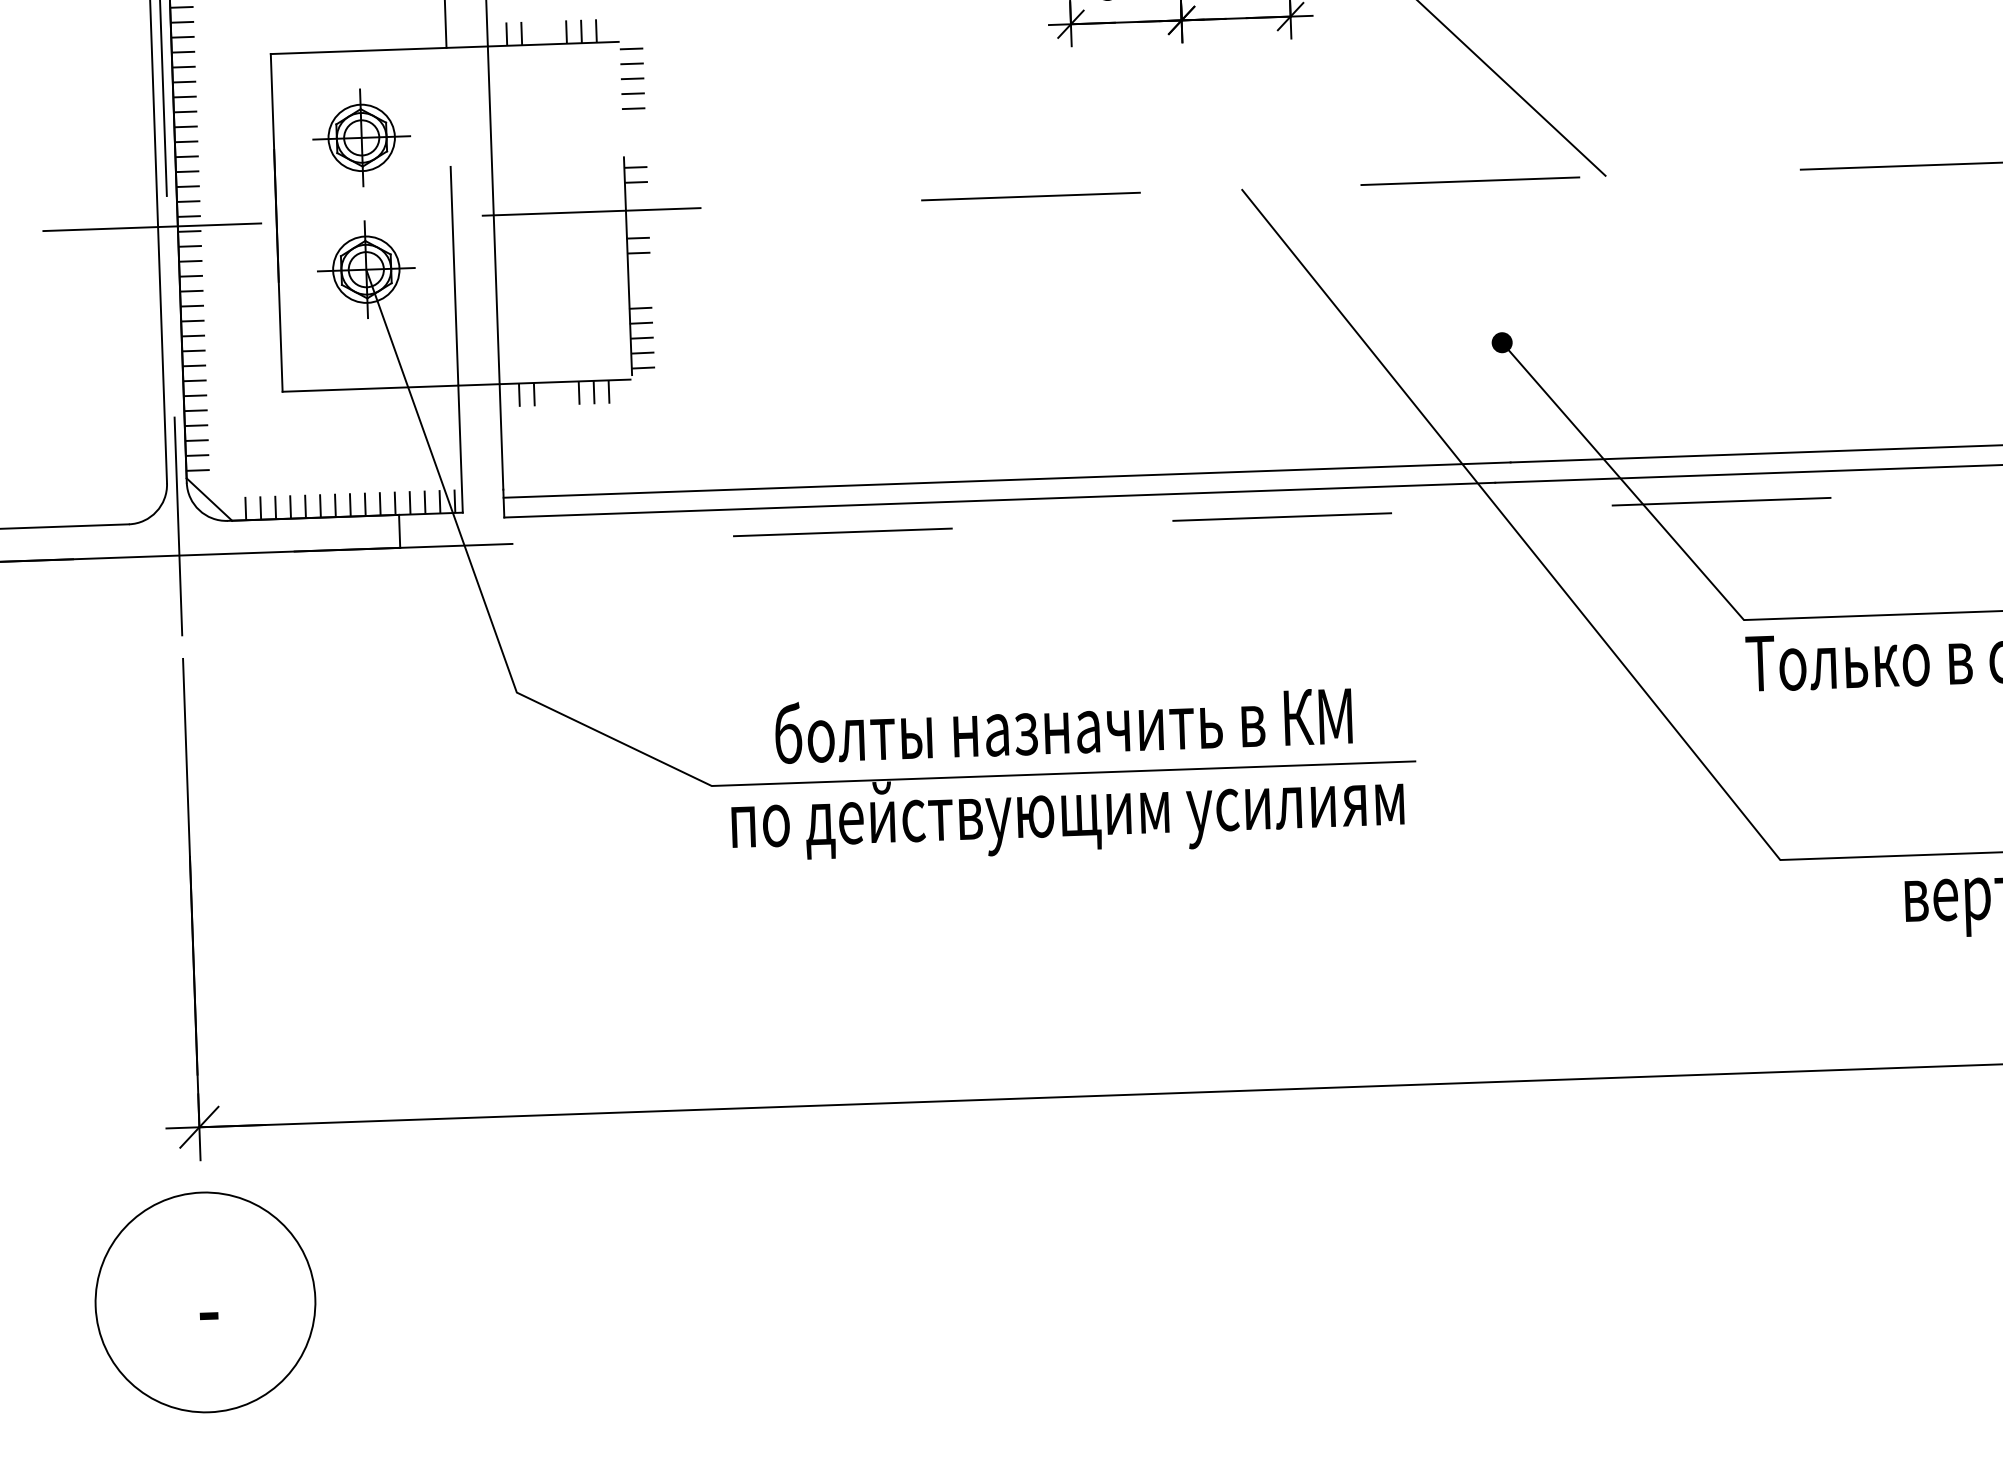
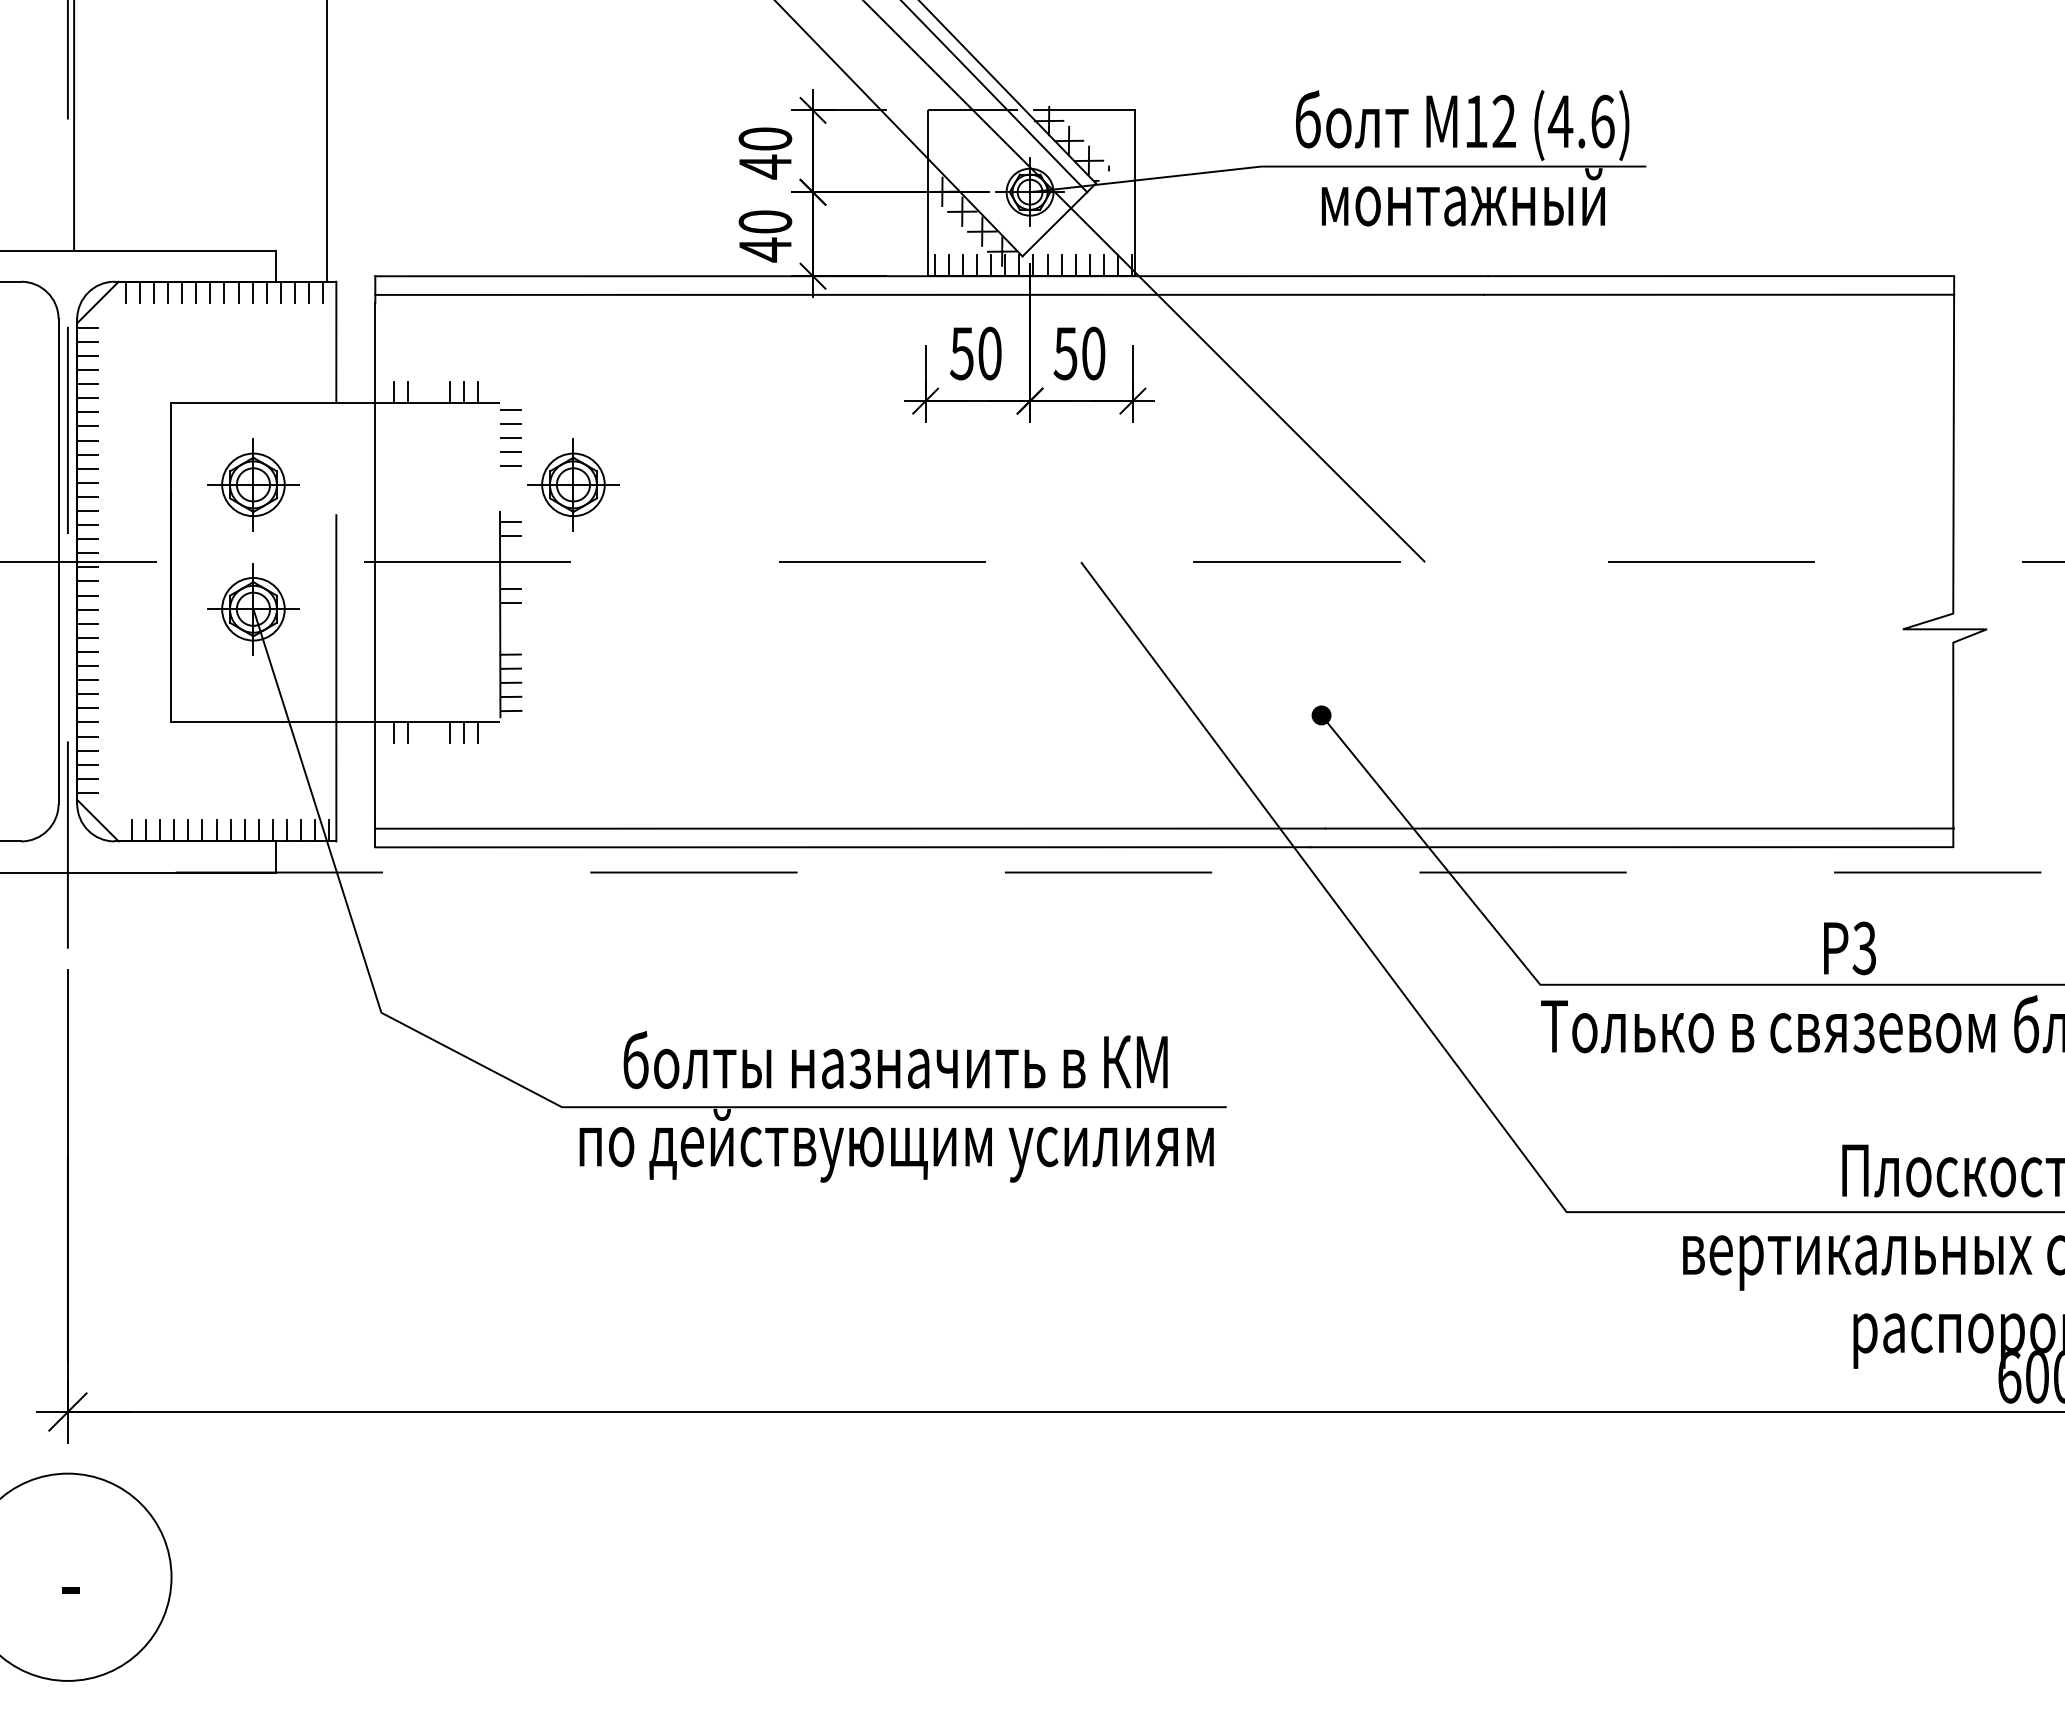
part: (700, 125) -> (573, 484), added

